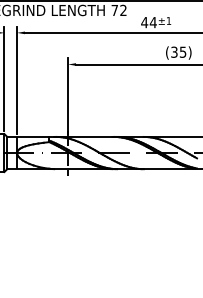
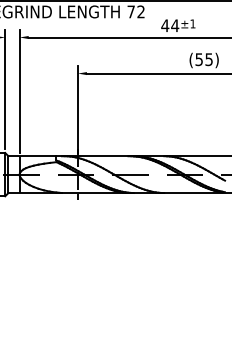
text: (174, 51) -> (199, 58), (35) -> (55)

